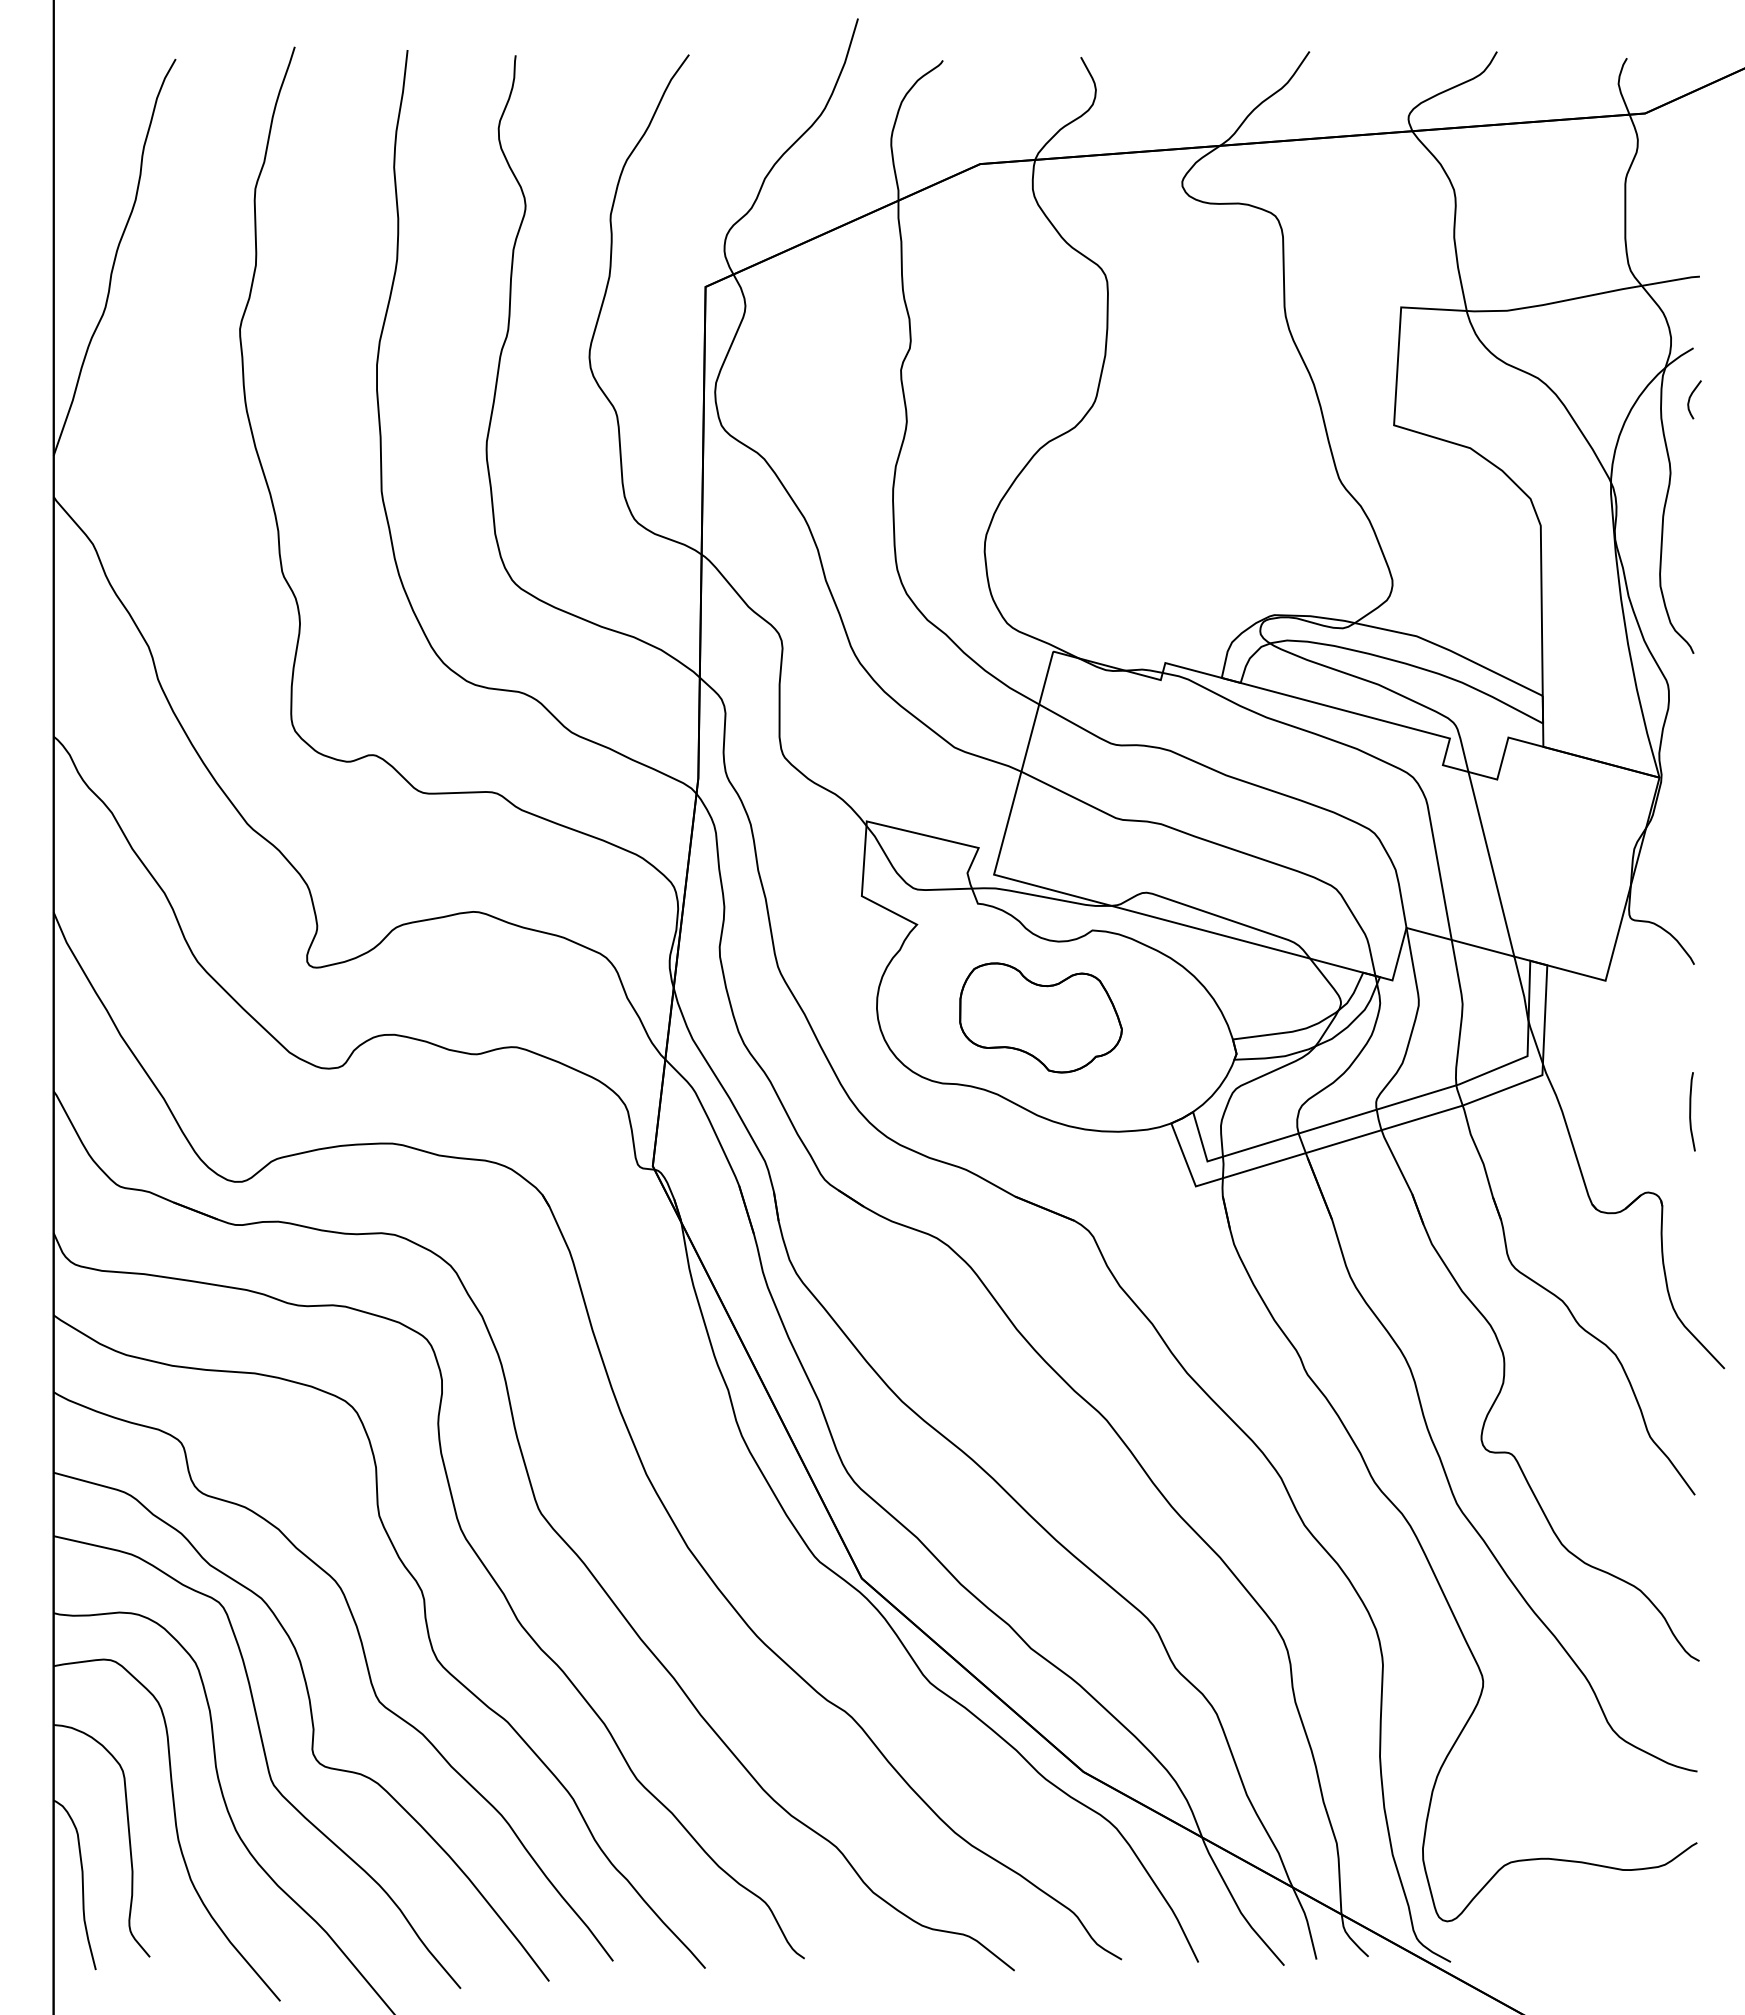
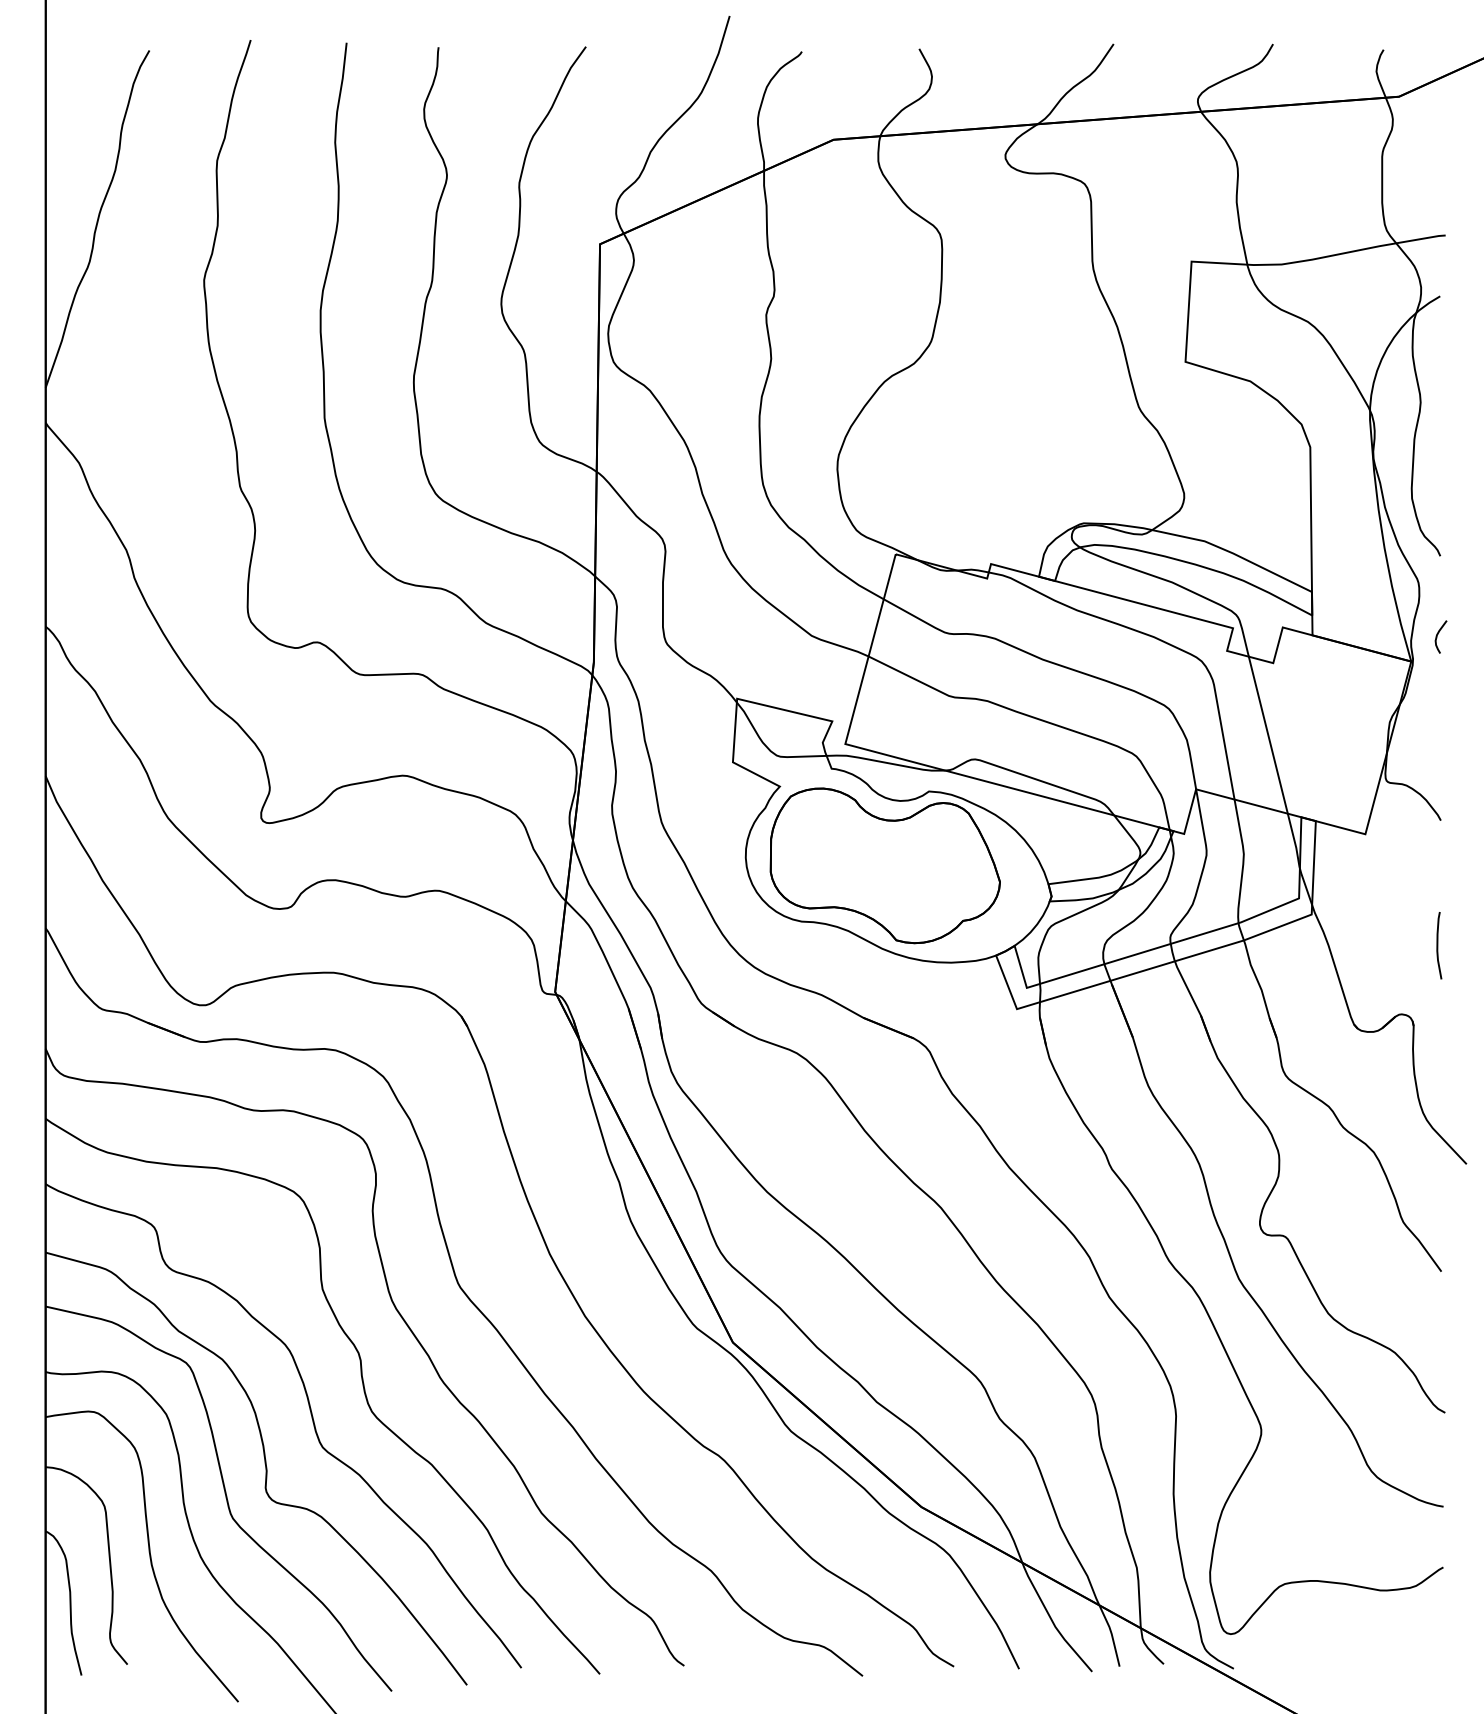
curve: (1690, 399) -> (1437, 636), moved
part: (1040, 1017) -> (884, 865), size x1.67

